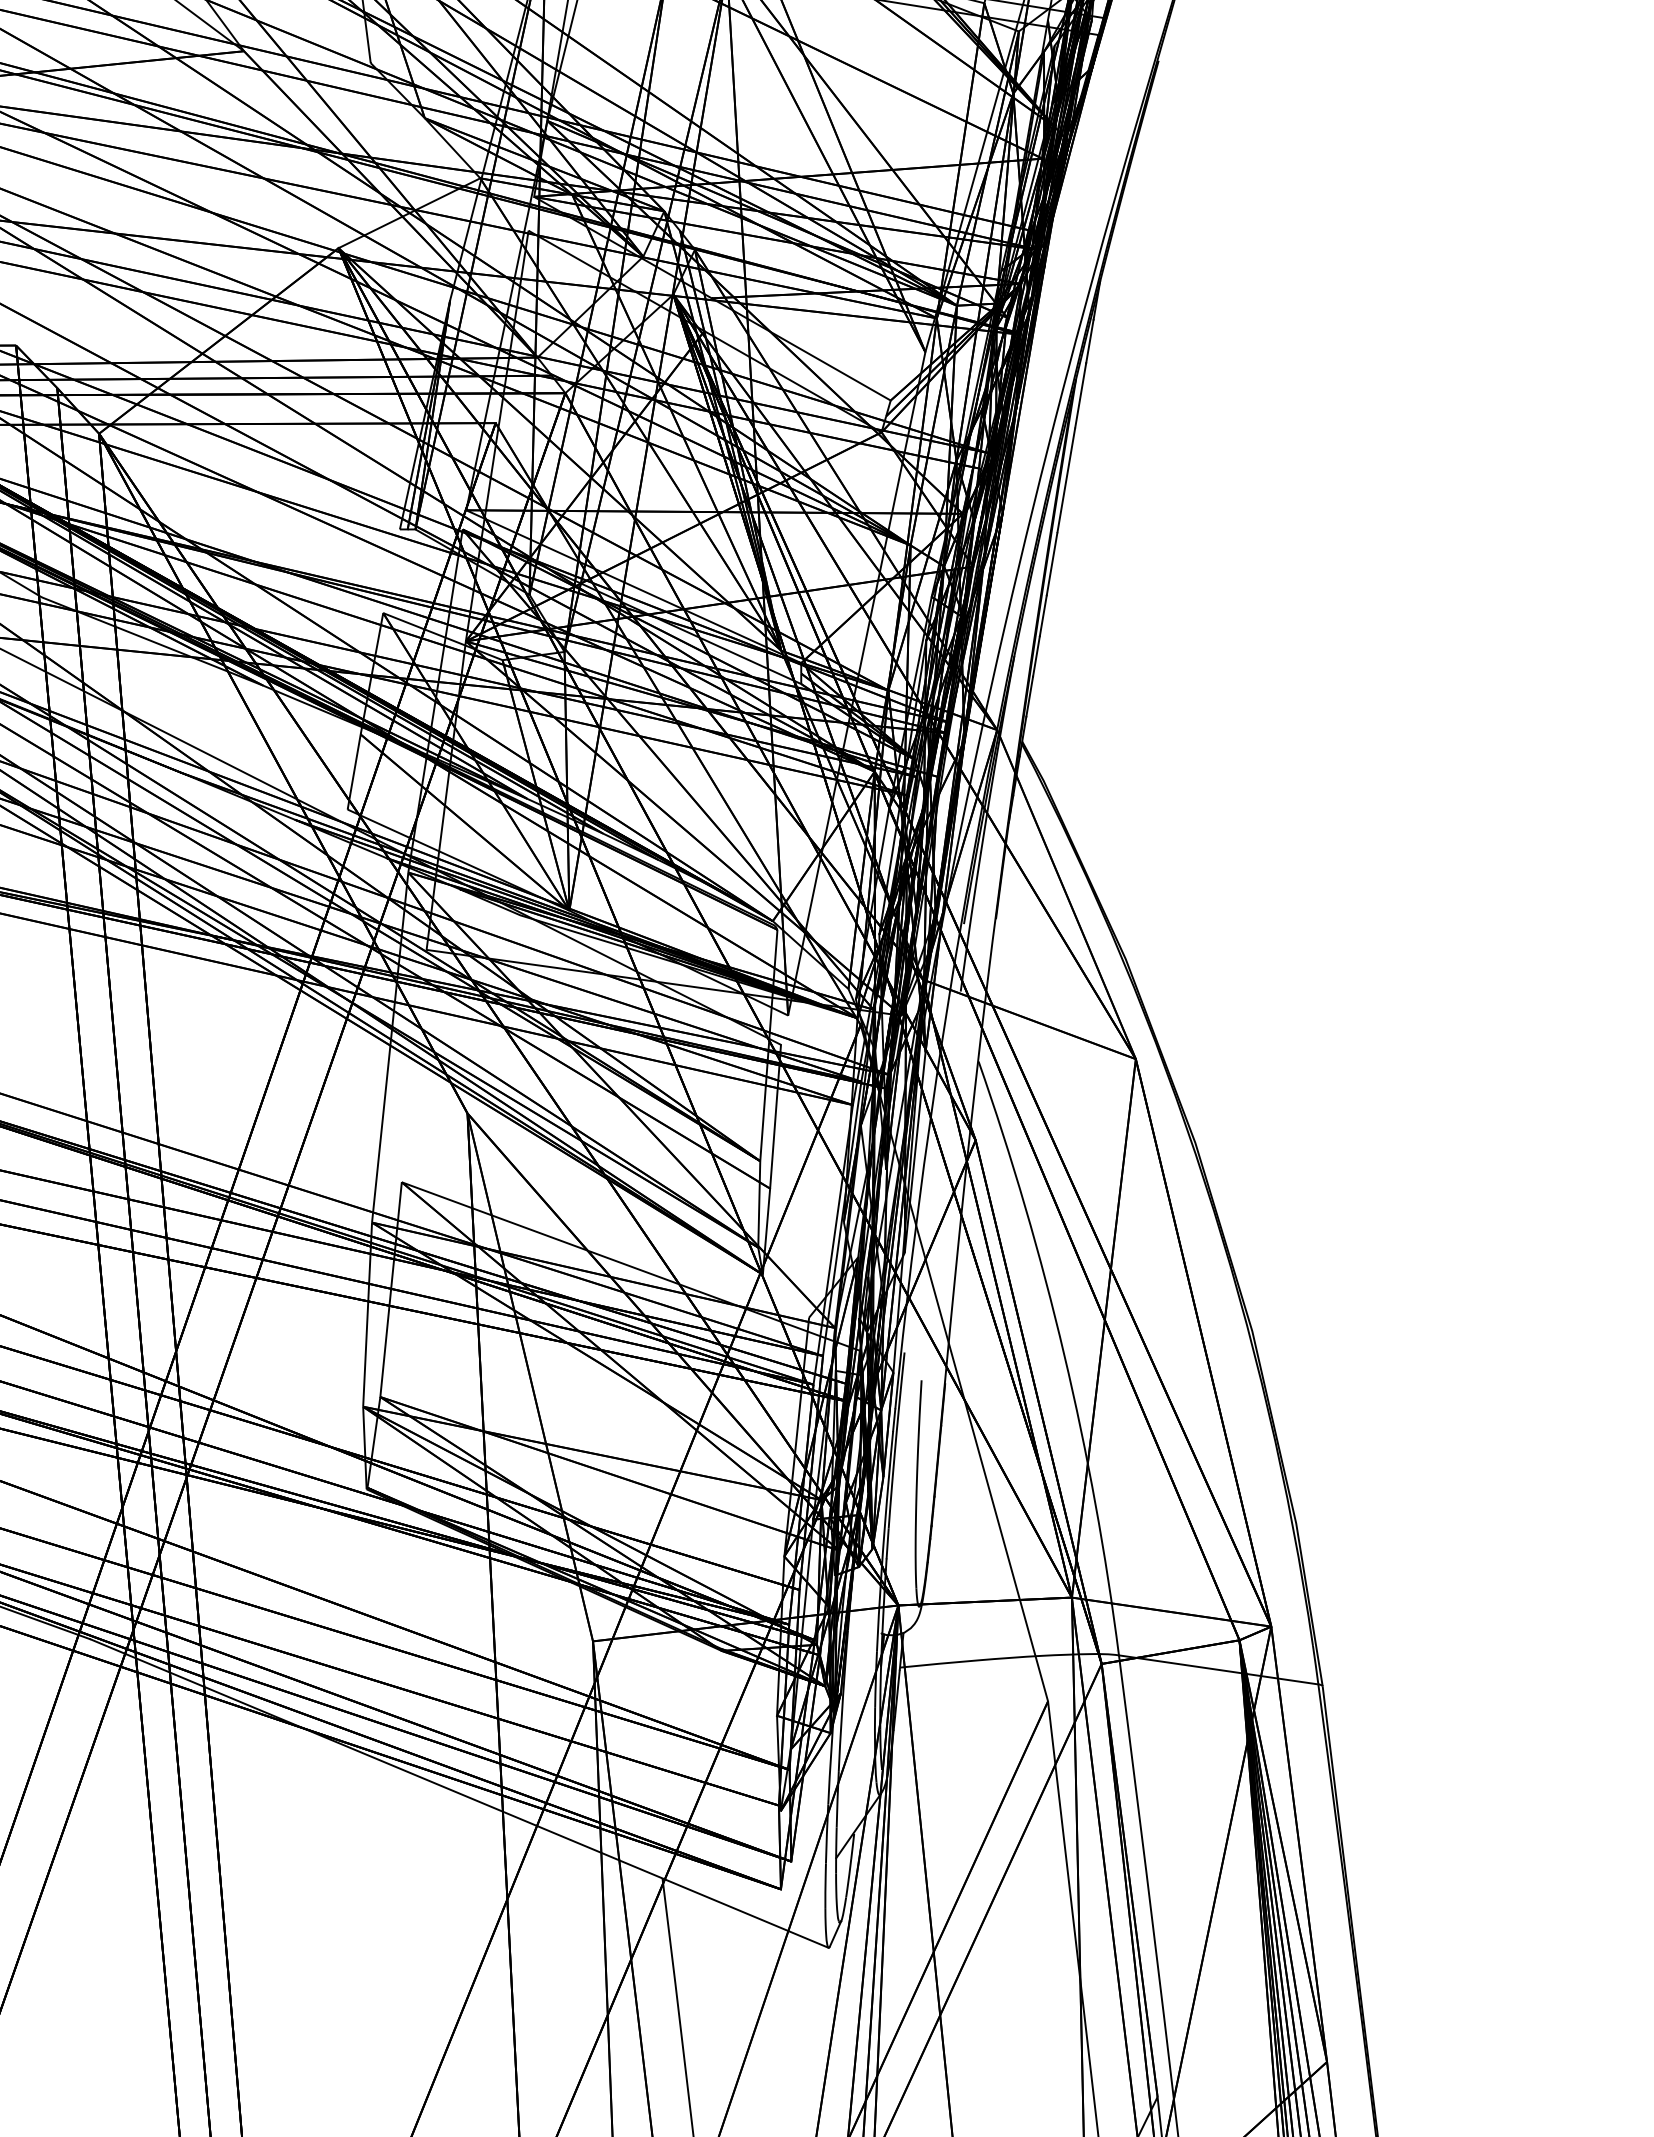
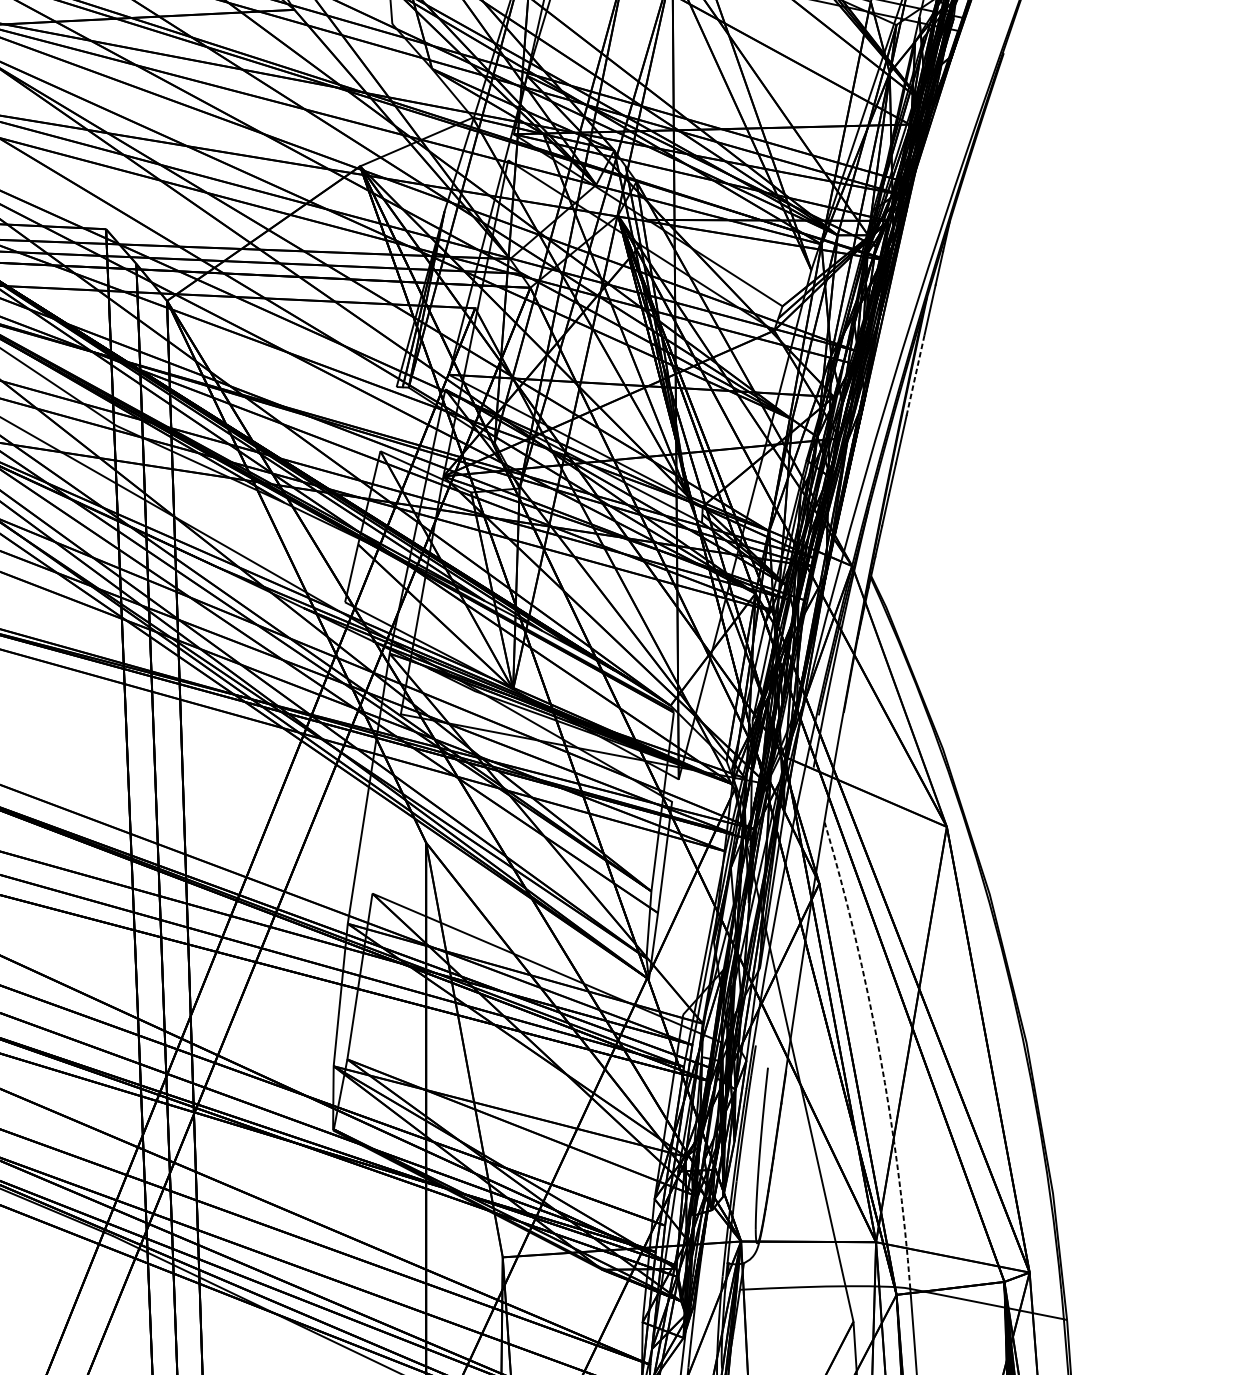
line: (1066, 480) -> (915, 375), solid -> dashed
arc: (1064, 1354) -> (879, 1053), solid -> dashed

